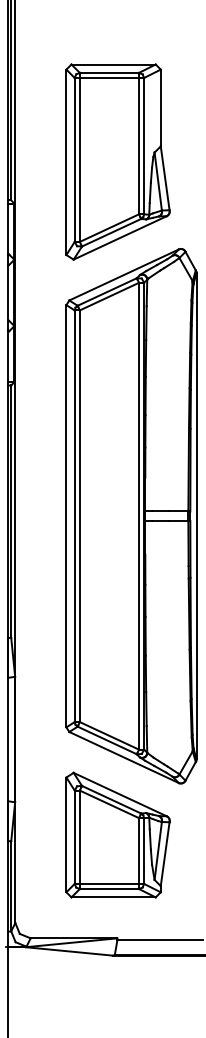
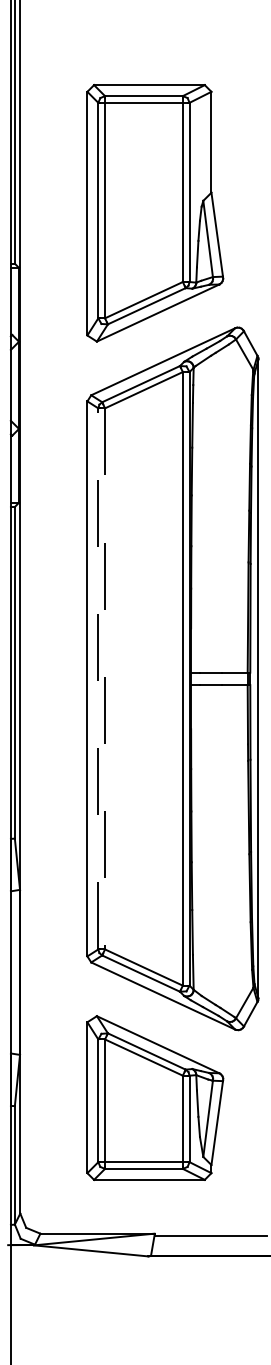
line: (74, 515) -> (98, 678), solid -> dashed
line: (80, 515) -> (105, 678), solid -> dashed

